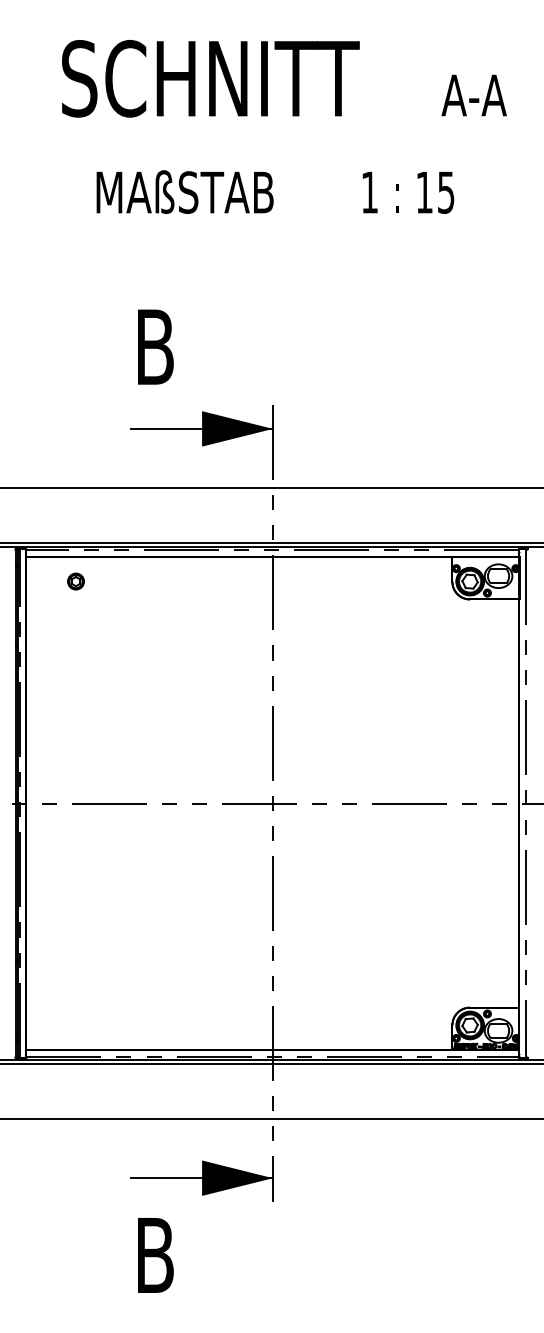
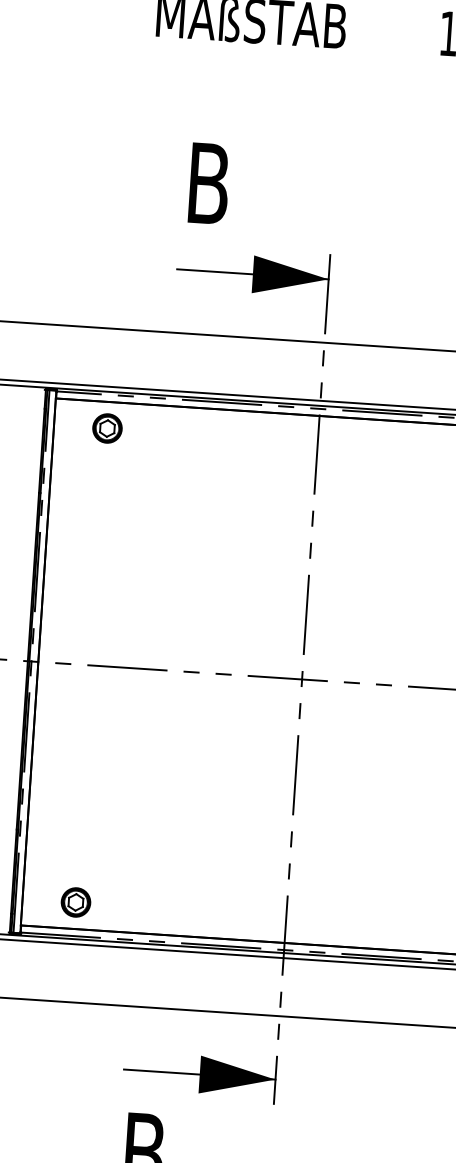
part: (75, 581) -> (106, 428), size x1.67
part: (75, 1025) -> (75, 902), added

